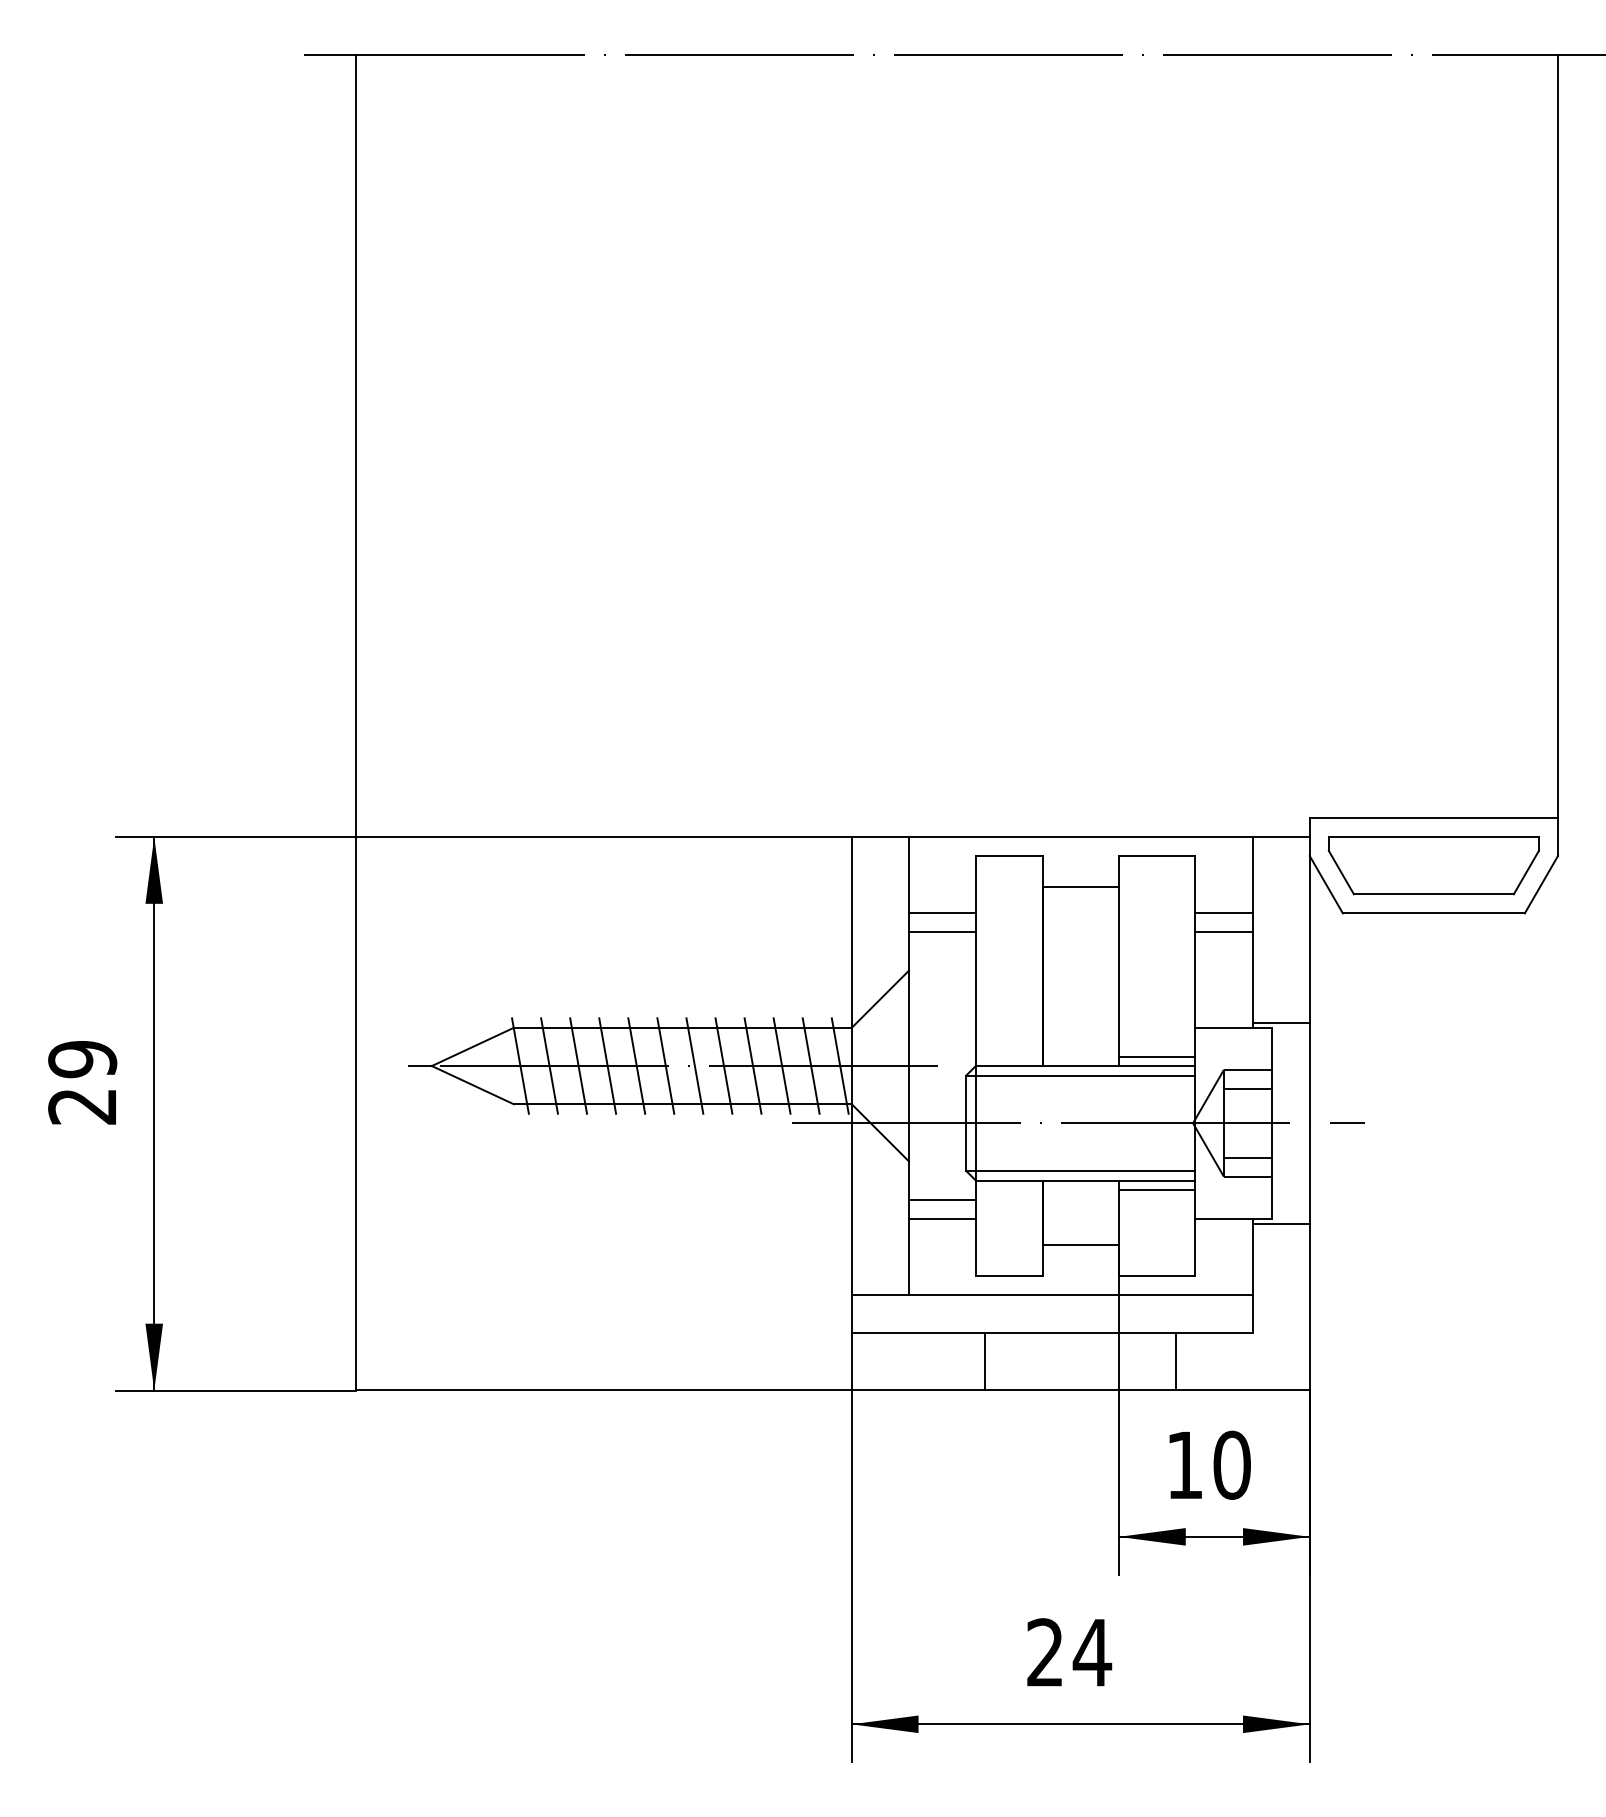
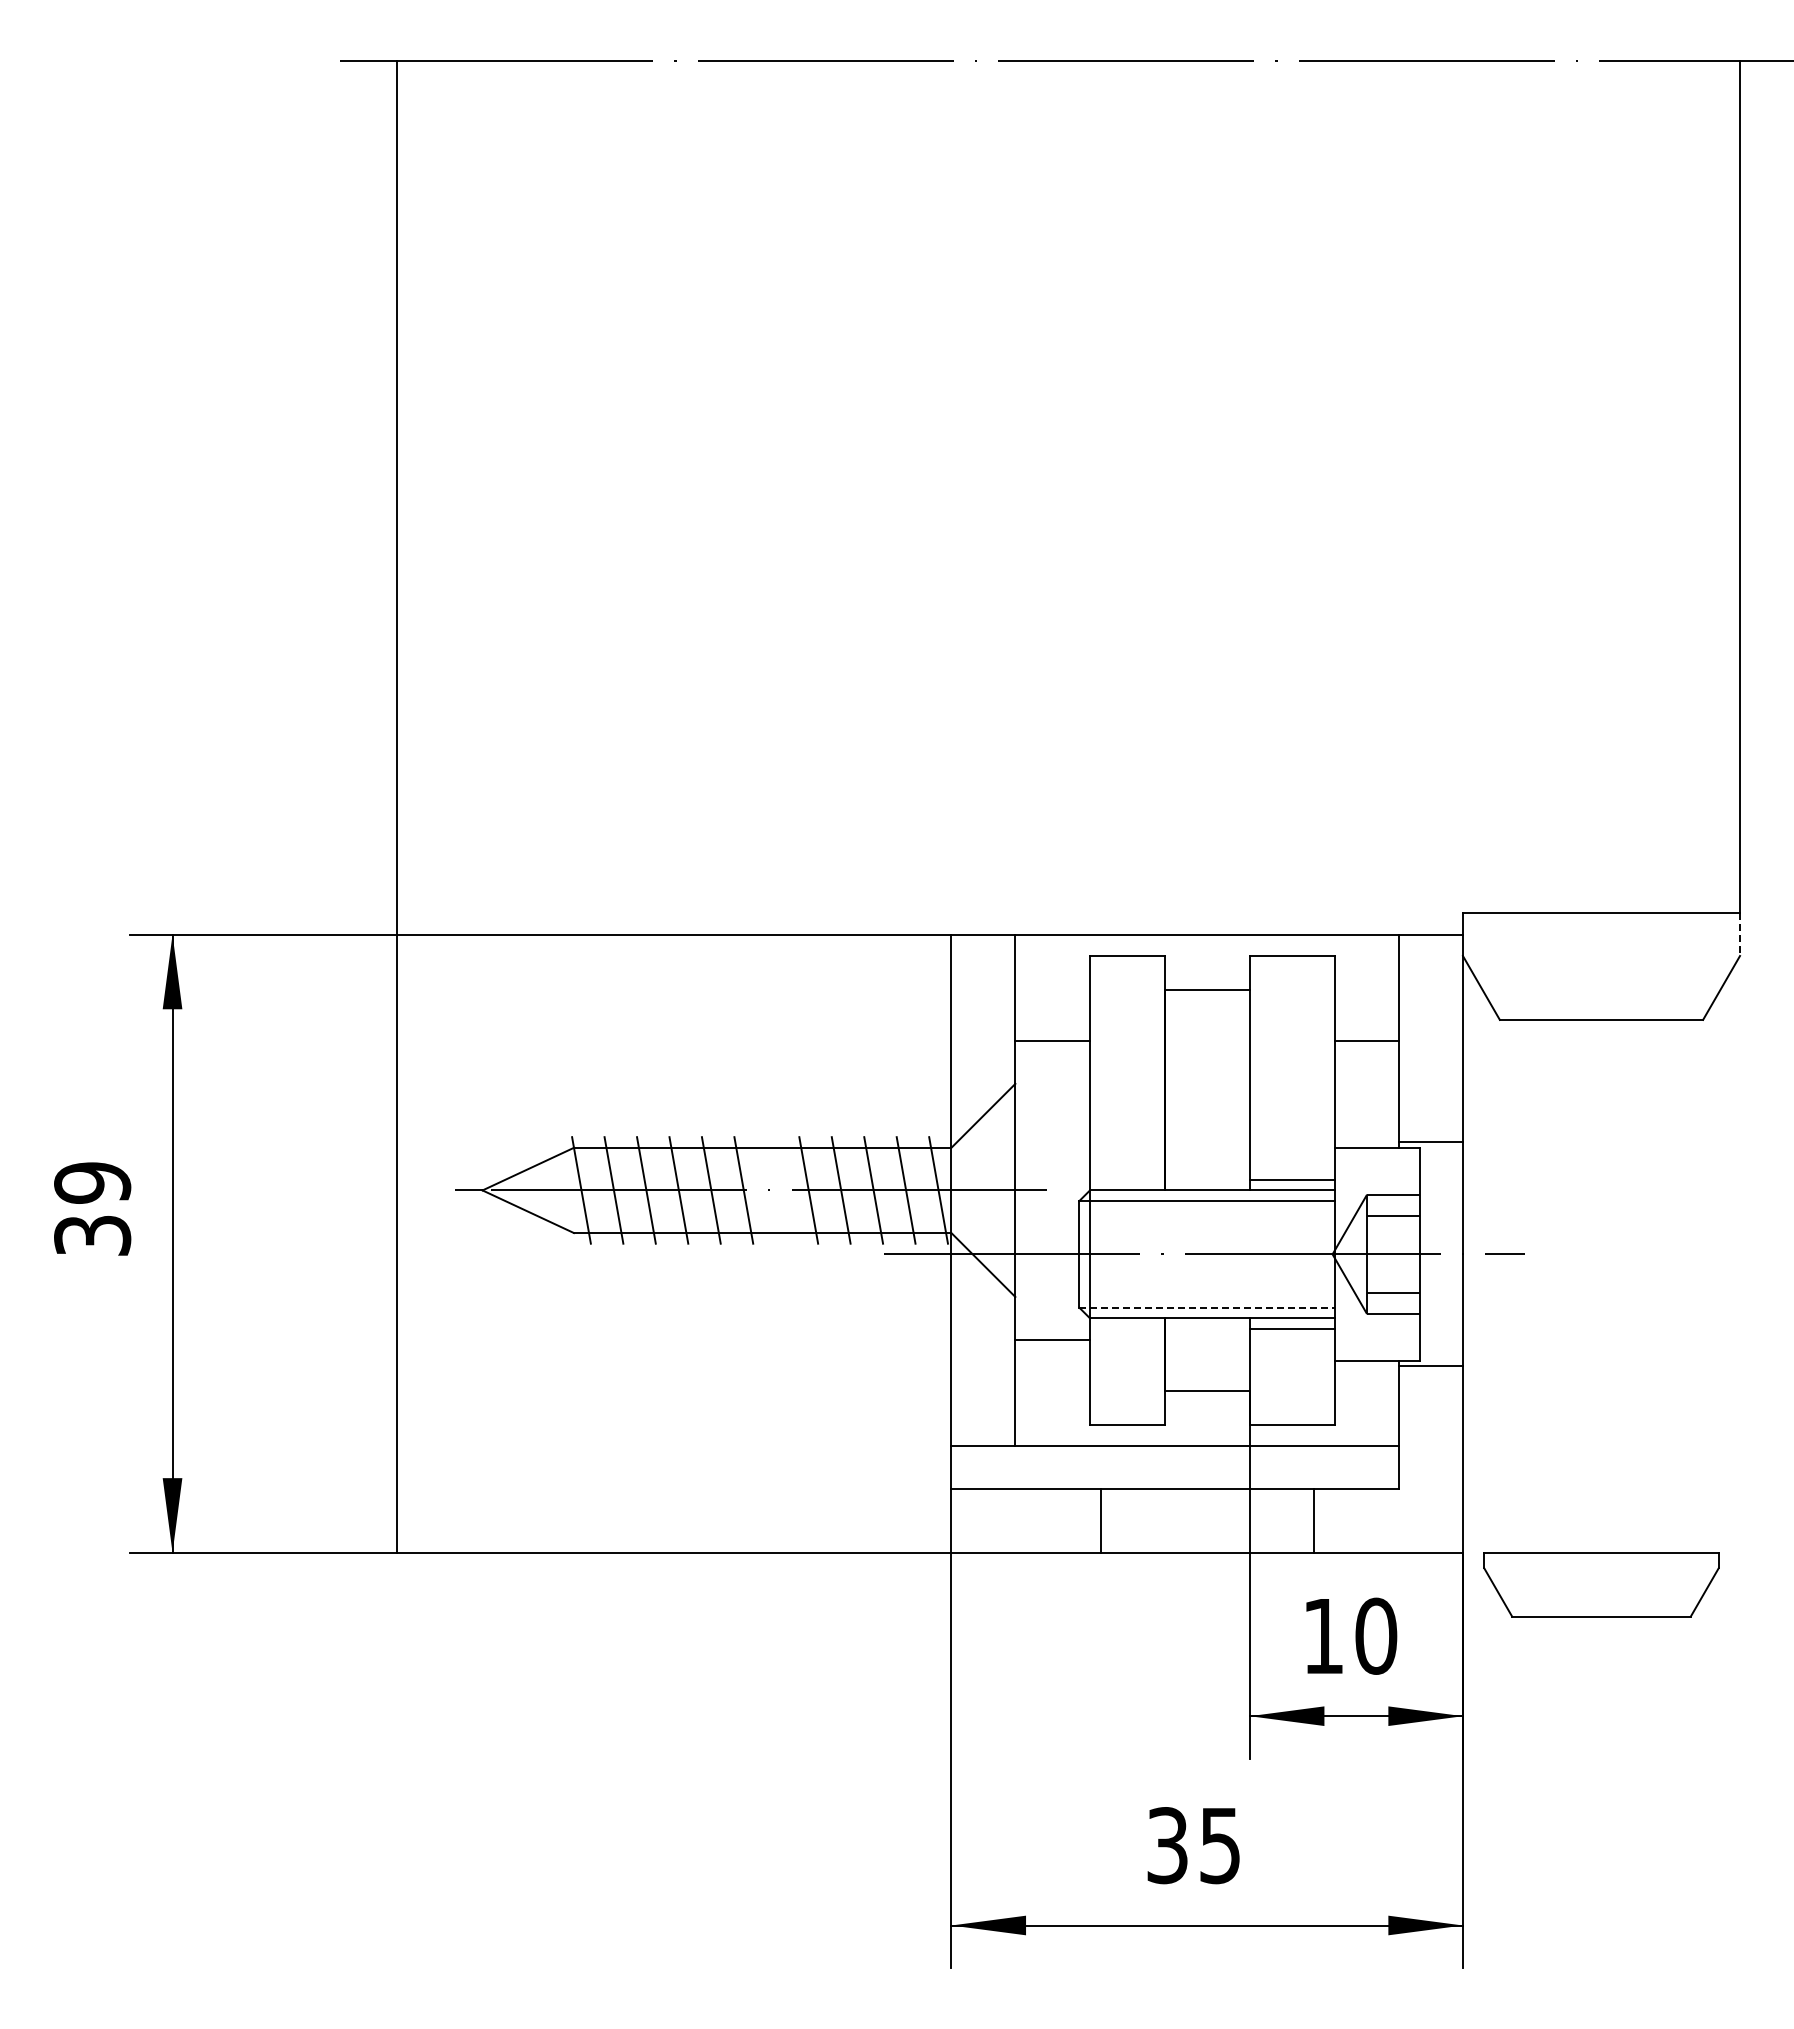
line: (1558, 837) -> (1740, 935), solid -> dashed
part: (1433, 865) -> (1601, 1584), moved
line: (942, 912) -> (1052, 1019), removed
line: (1224, 912) -> (1367, 1019), removed
line: (694, 1066) -> (775, 1190), removed
text: (82, 1106) -> (92, 1235), 29 -> 39
line: (1081, 1170) -> (1207, 1307), solid -> dashed
line: (942, 1218) -> (1052, 1360), removed
text: (1069, 1652) -> (1194, 1845), 24 -> 35

